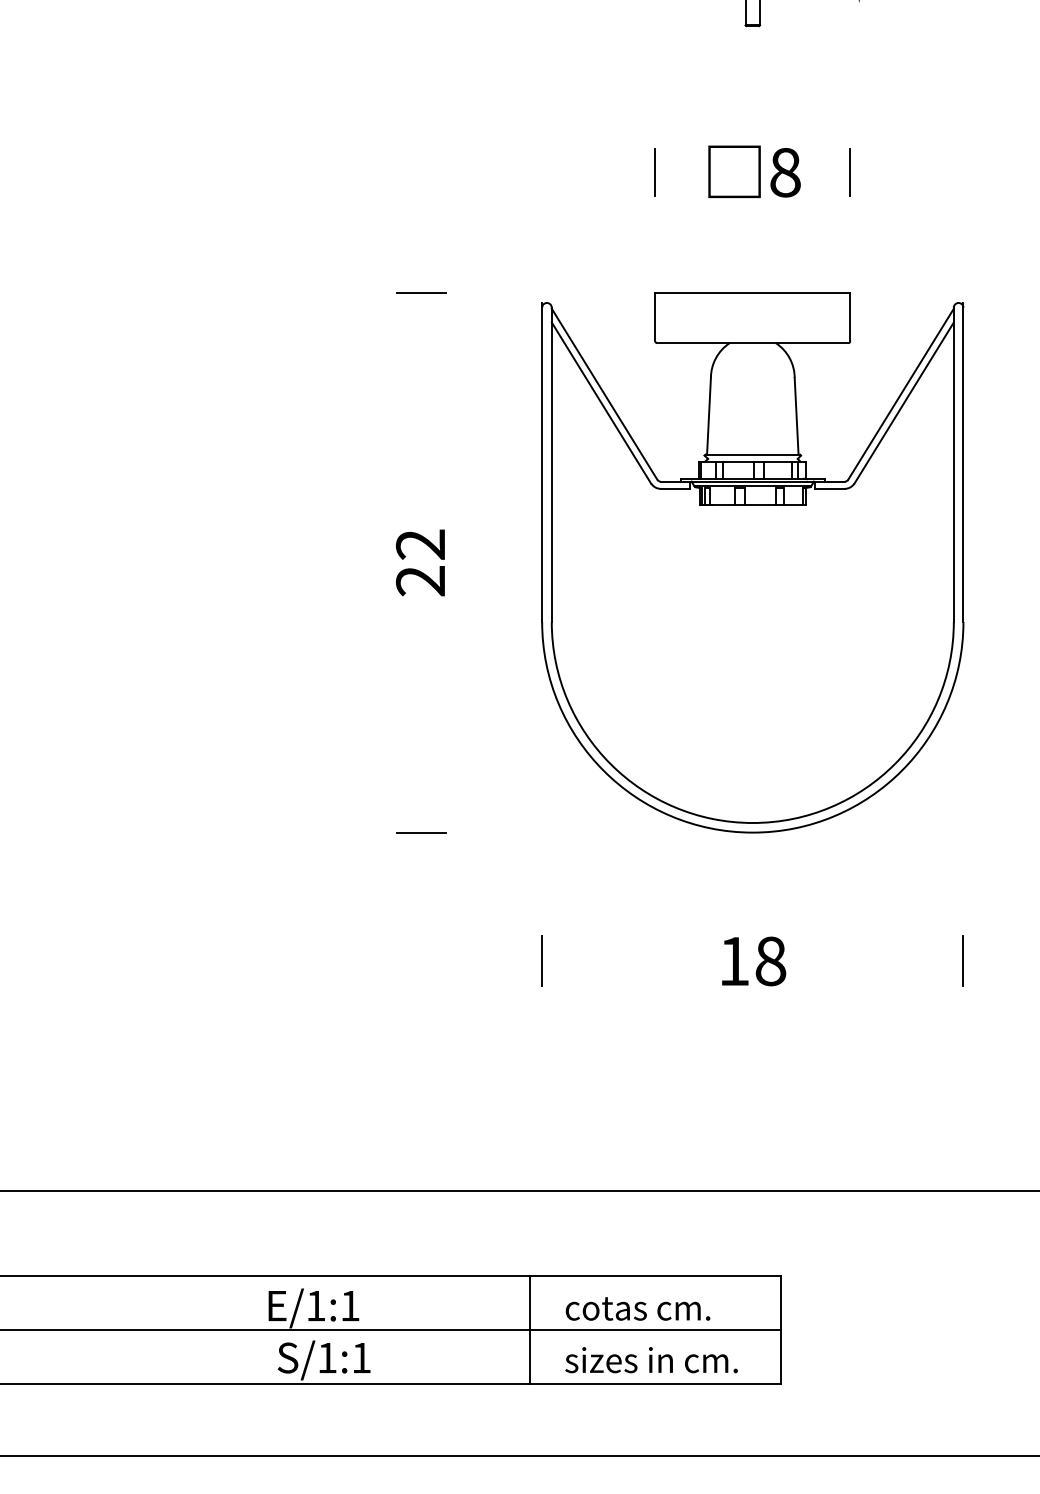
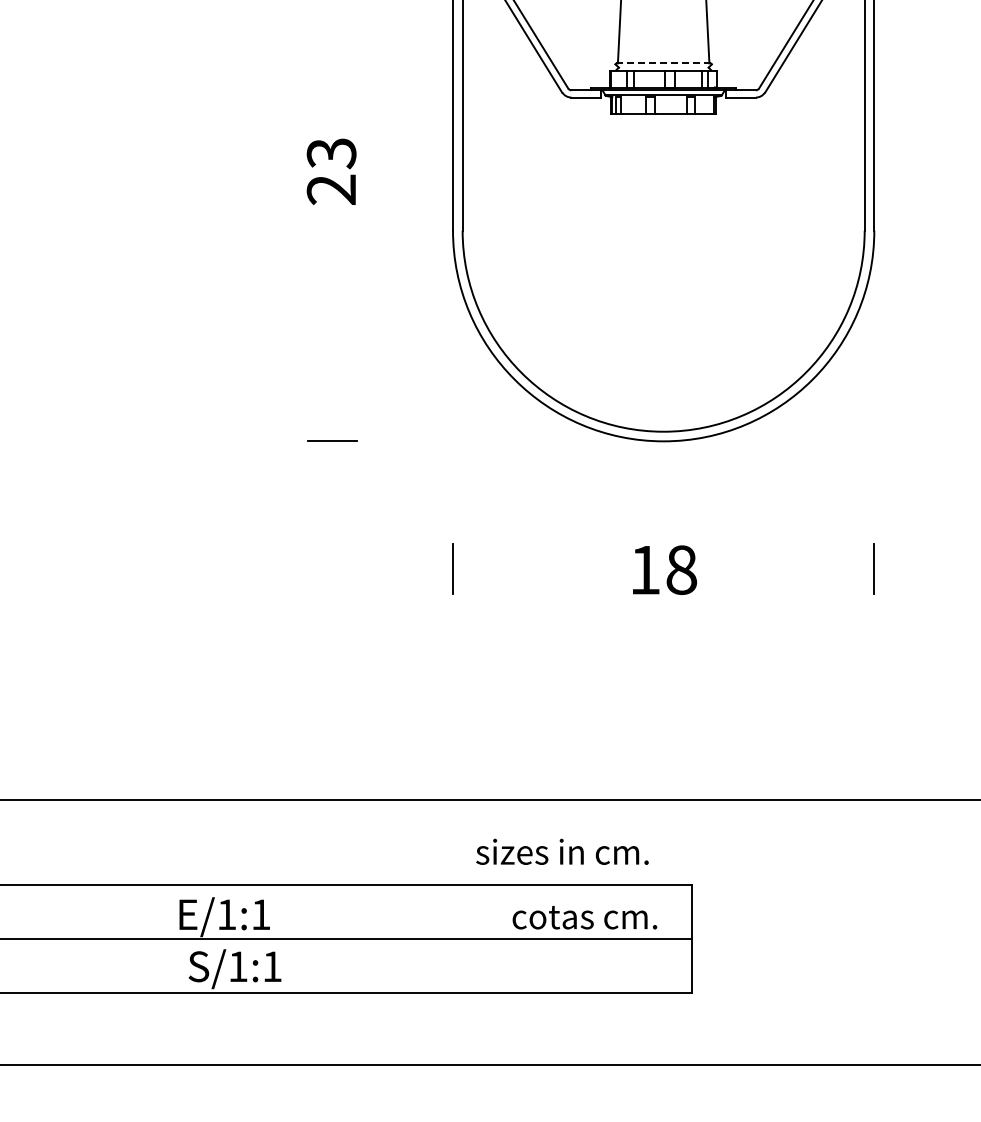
line: (752, 454) -> (663, 63), solid -> dashed
text: (420, 544) -> (331, 153), 22 -> 23
text: (637, 1308) -> (584, 917), moved
line: (529, 1330) -> (440, 939), removed
text: (651, 1360) -> (562, 852), moved

